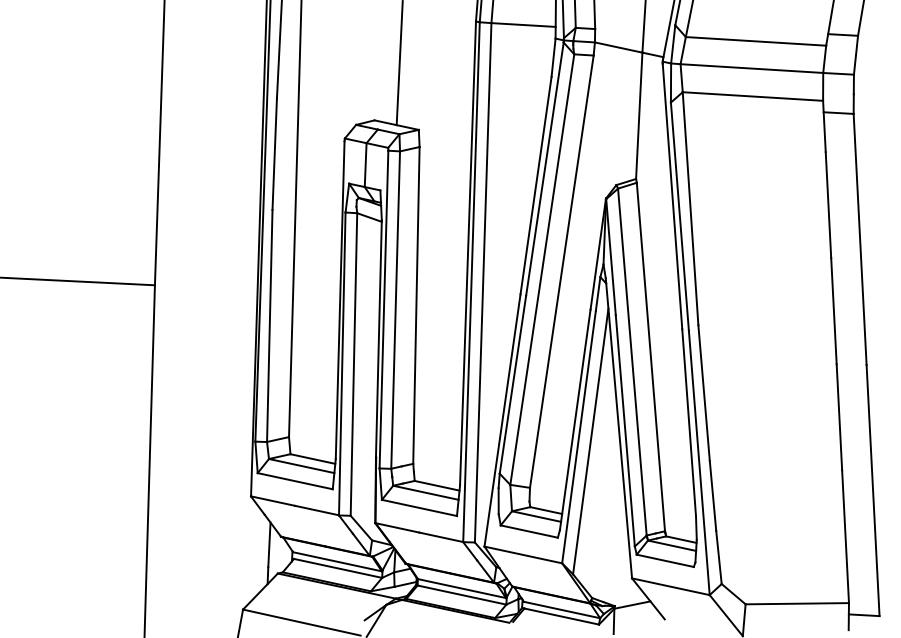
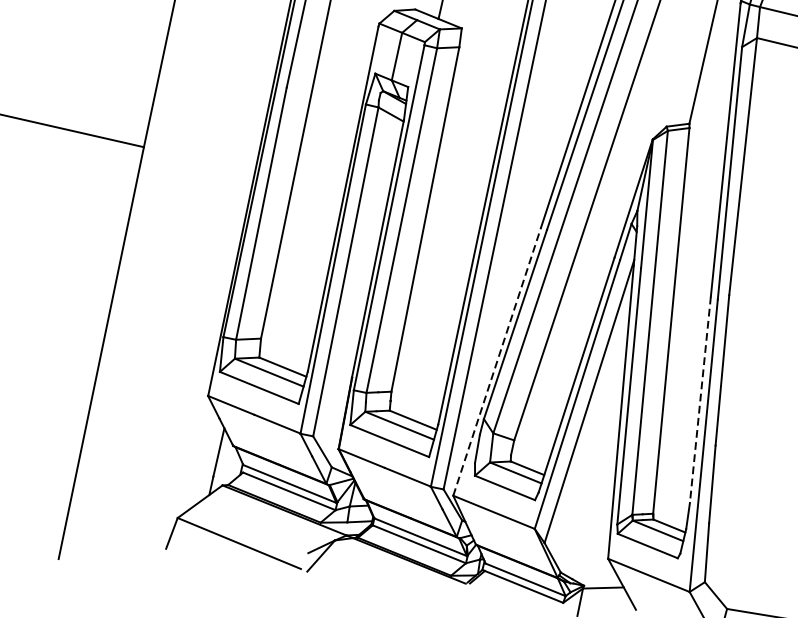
line: (502, 419) -> (497, 360), solid -> dashed
line: (689, 422) -> (700, 399), solid -> dashed

